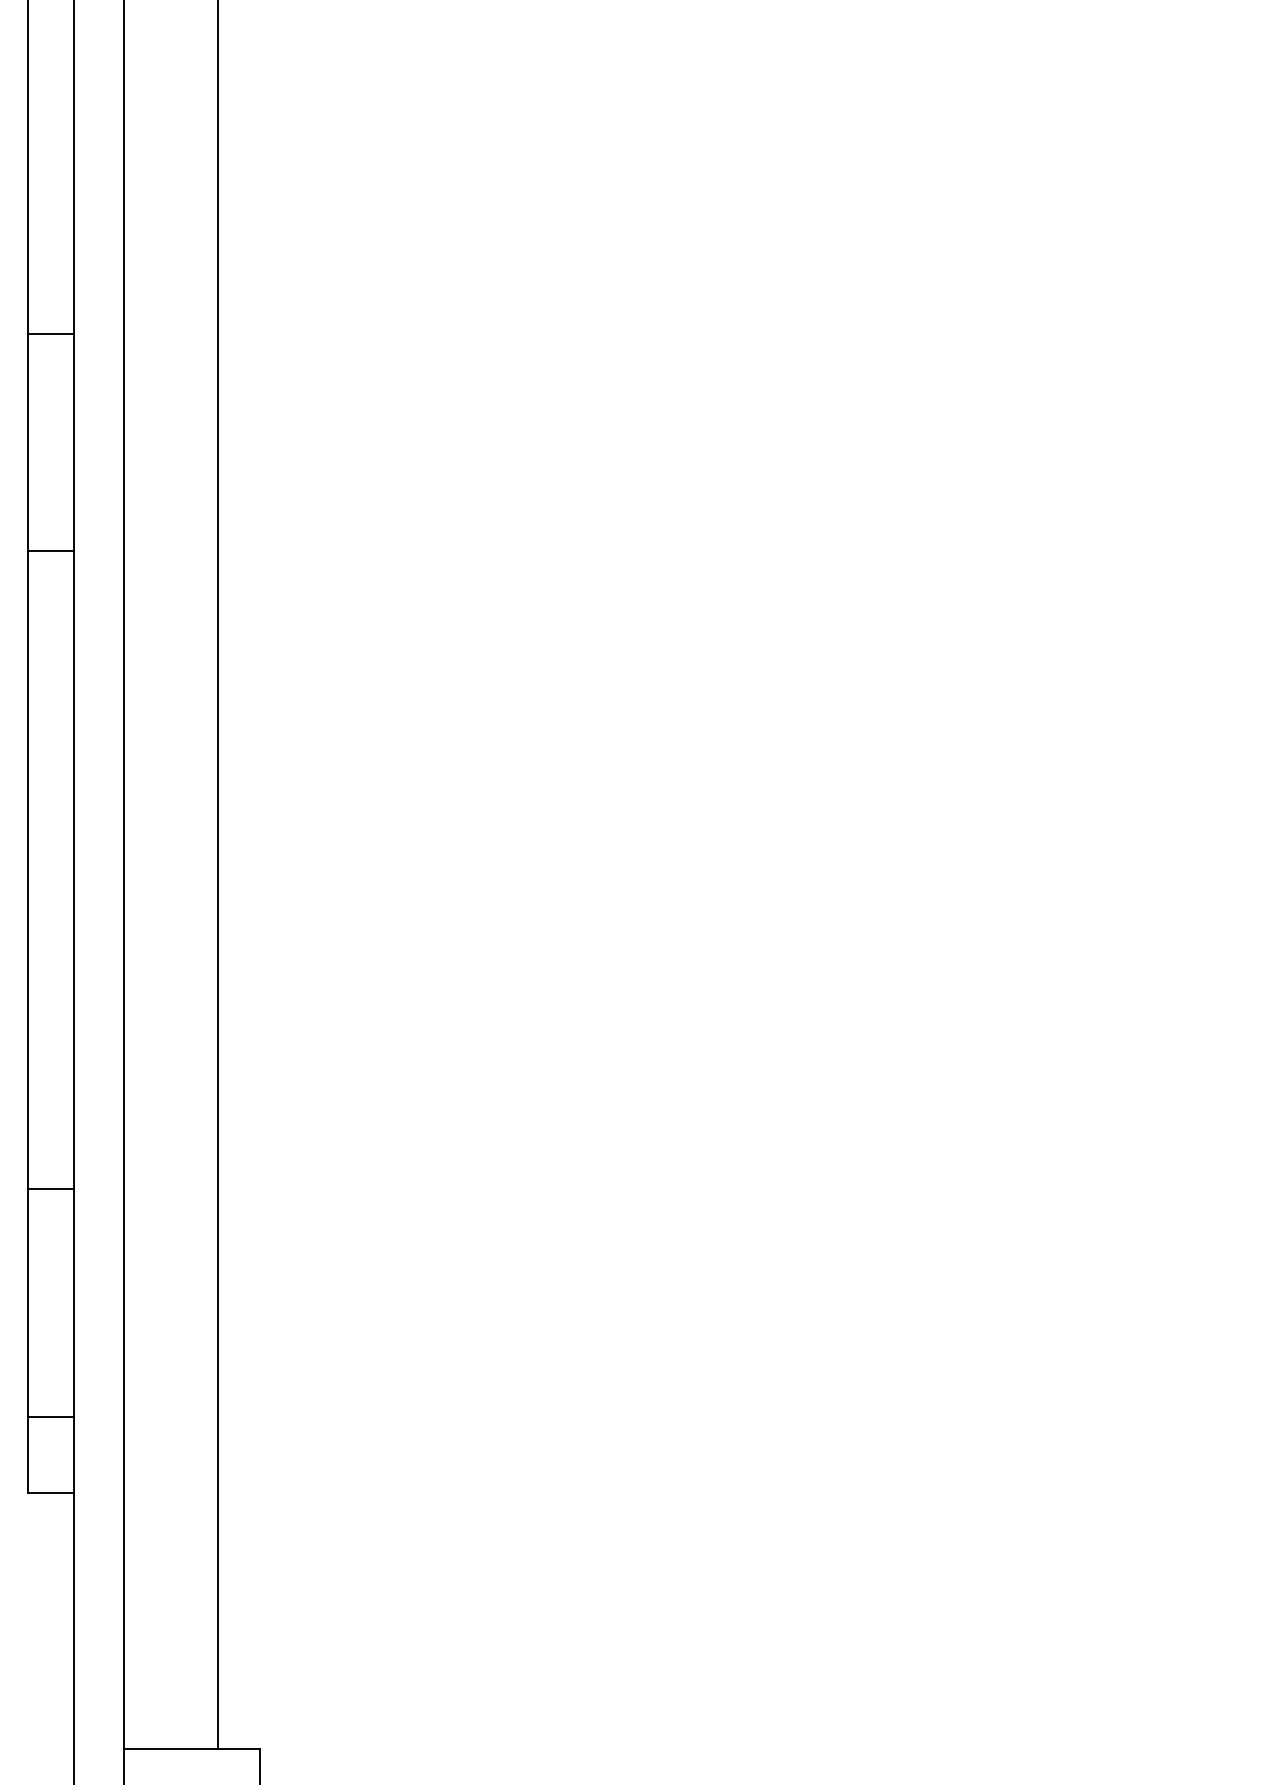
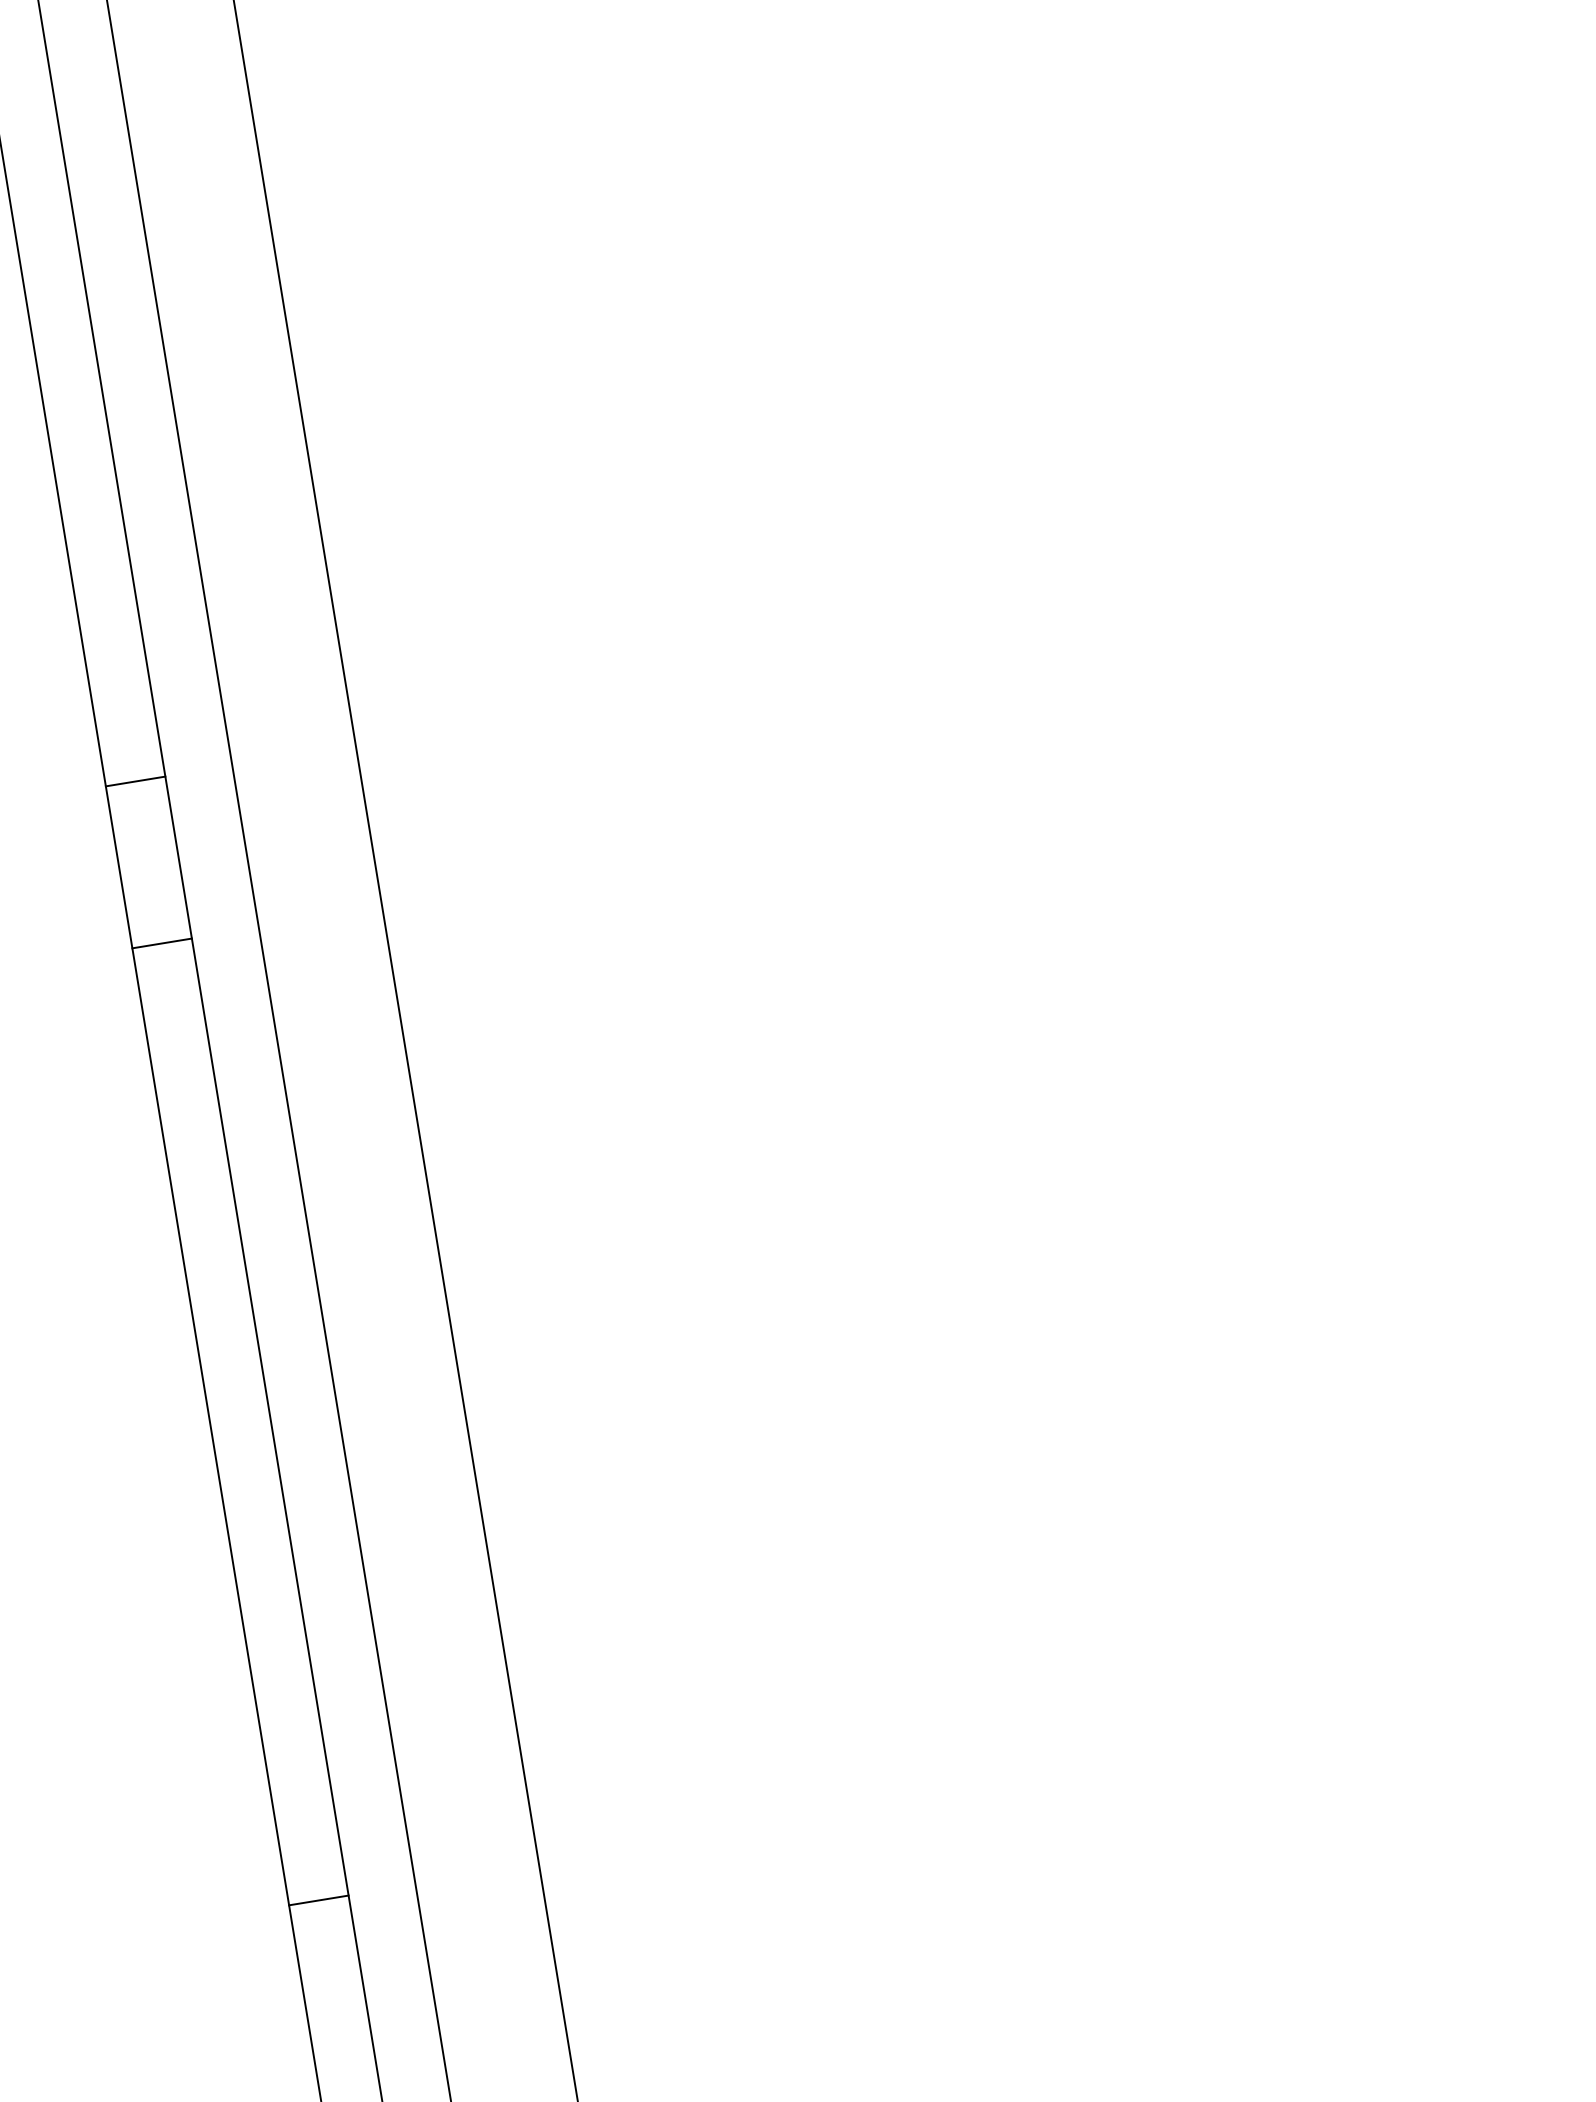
line: (50, 334) -> (135, 782), moved
line: (50, 551) -> (161, 943), moved
line: (50, 1188) -> (318, 1900), moved

